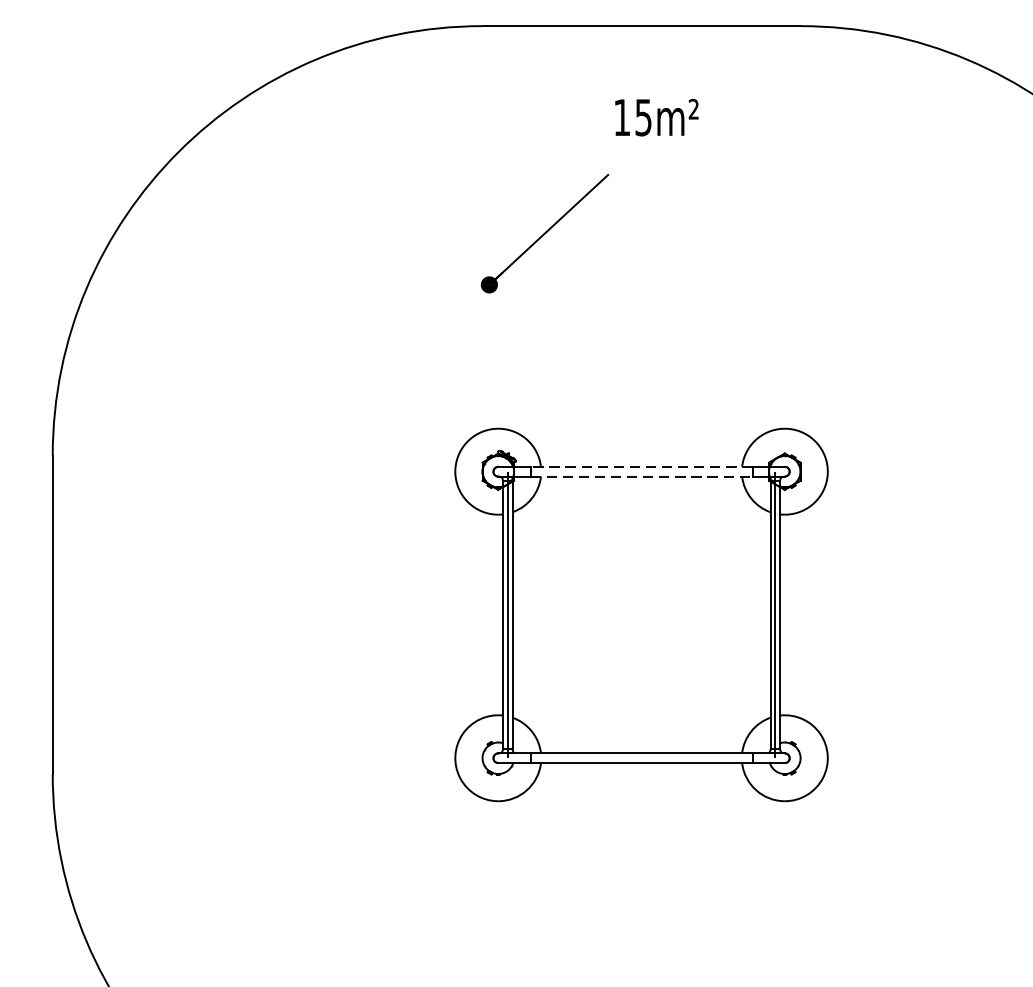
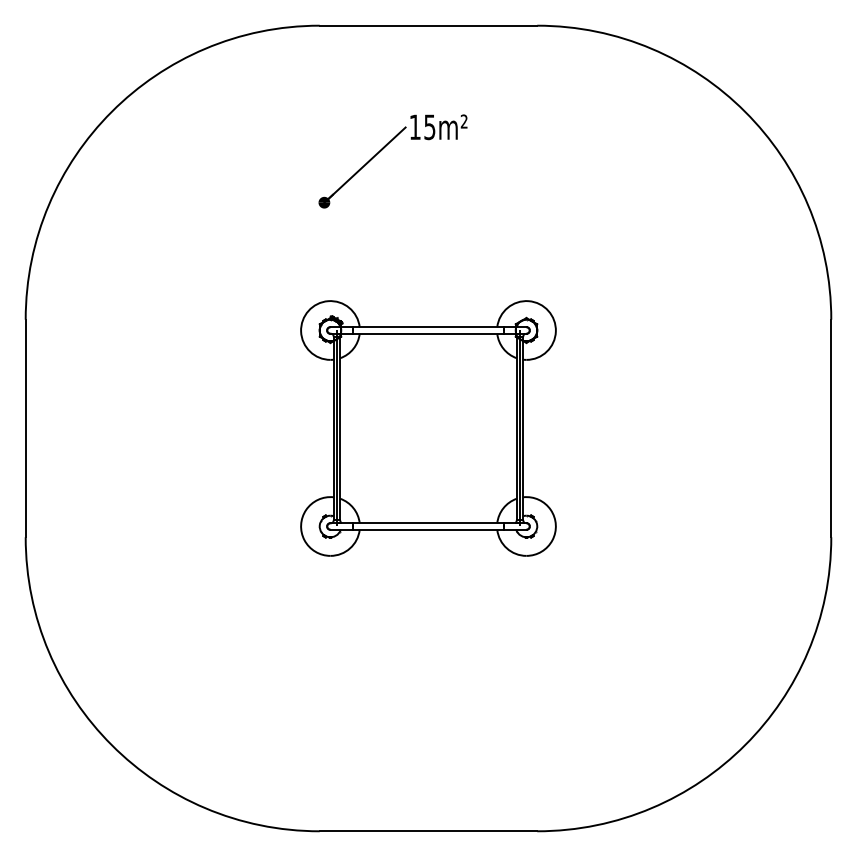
text: (656, 117) -> (438, 127), moved
line: (641, 467) -> (428, 327), dashed -> solid
line: (641, 476) -> (428, 333), dashed -> solid

